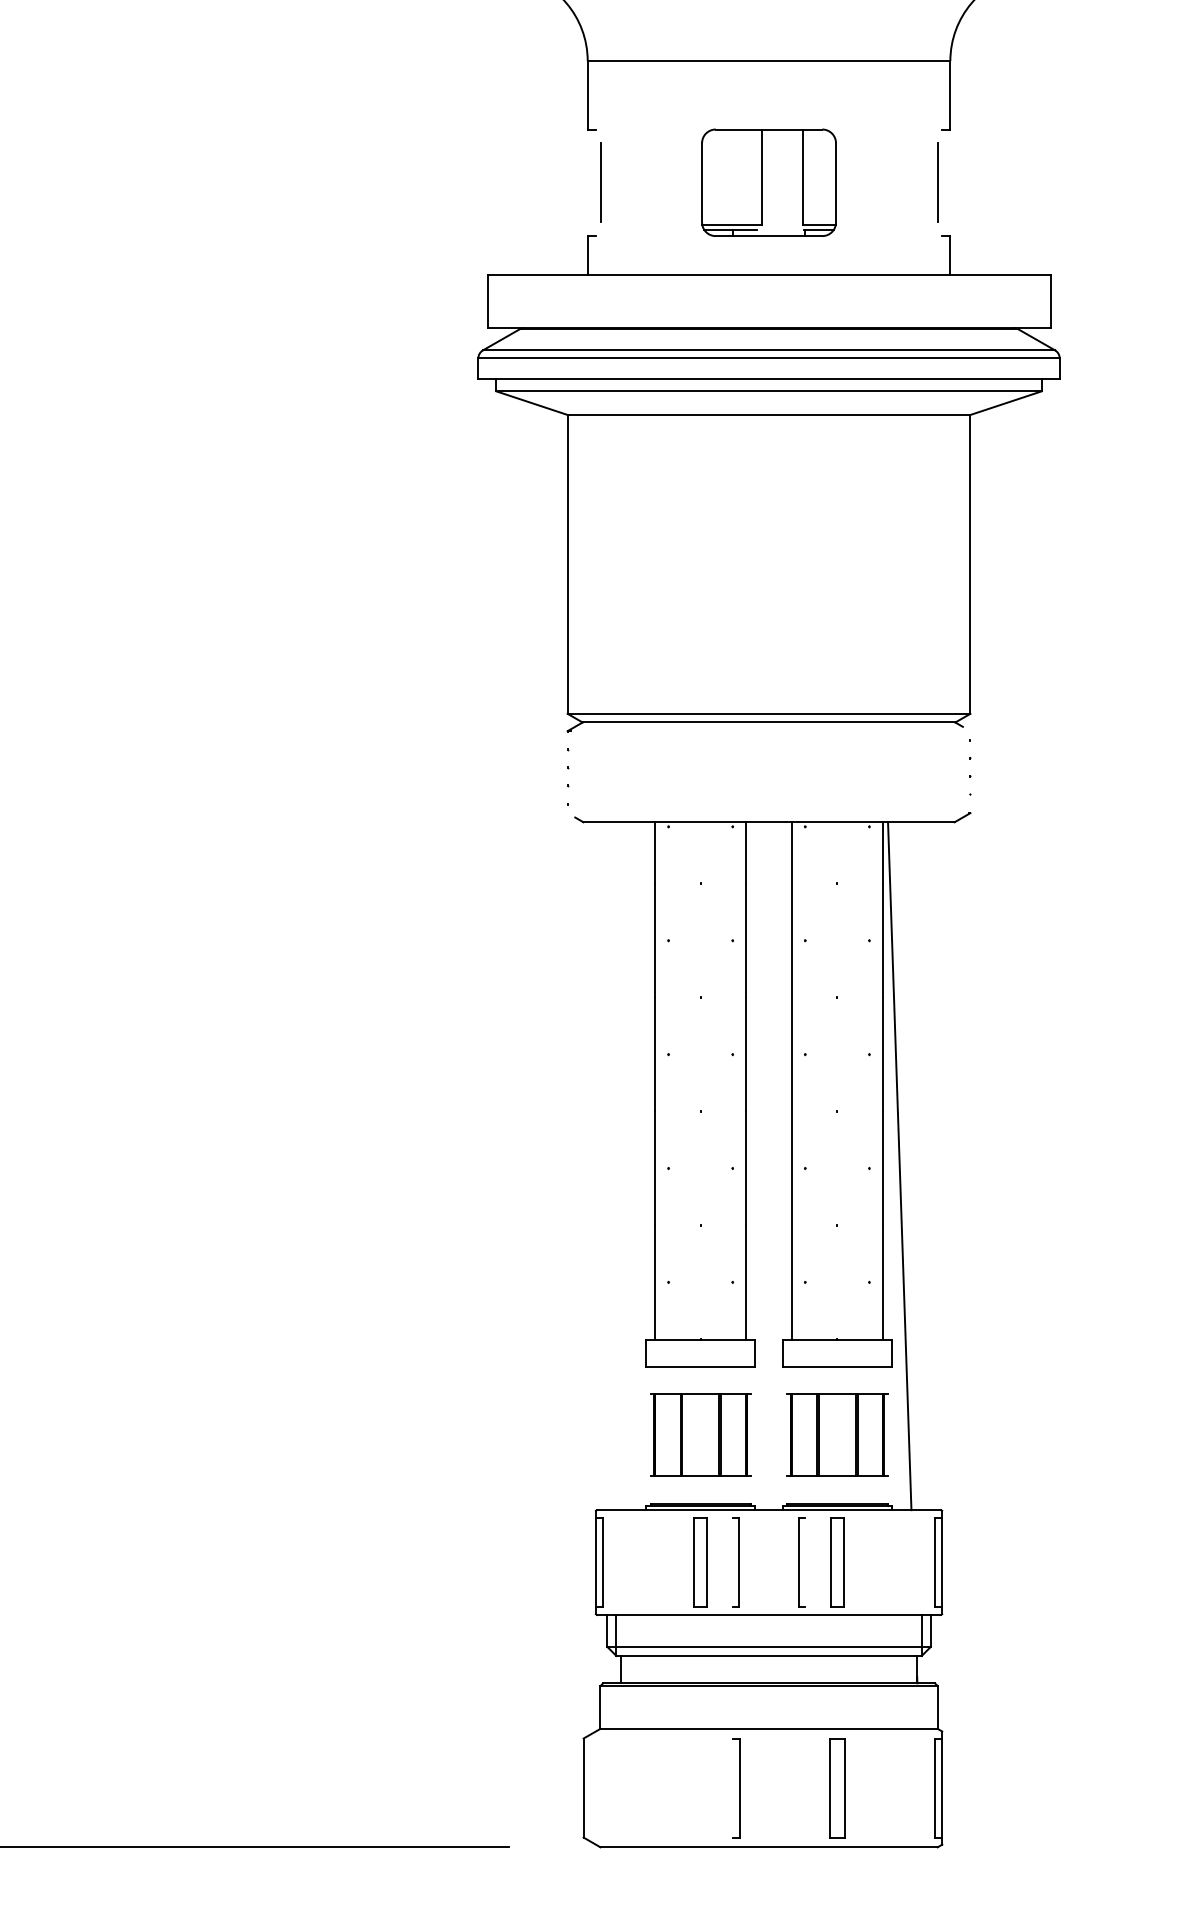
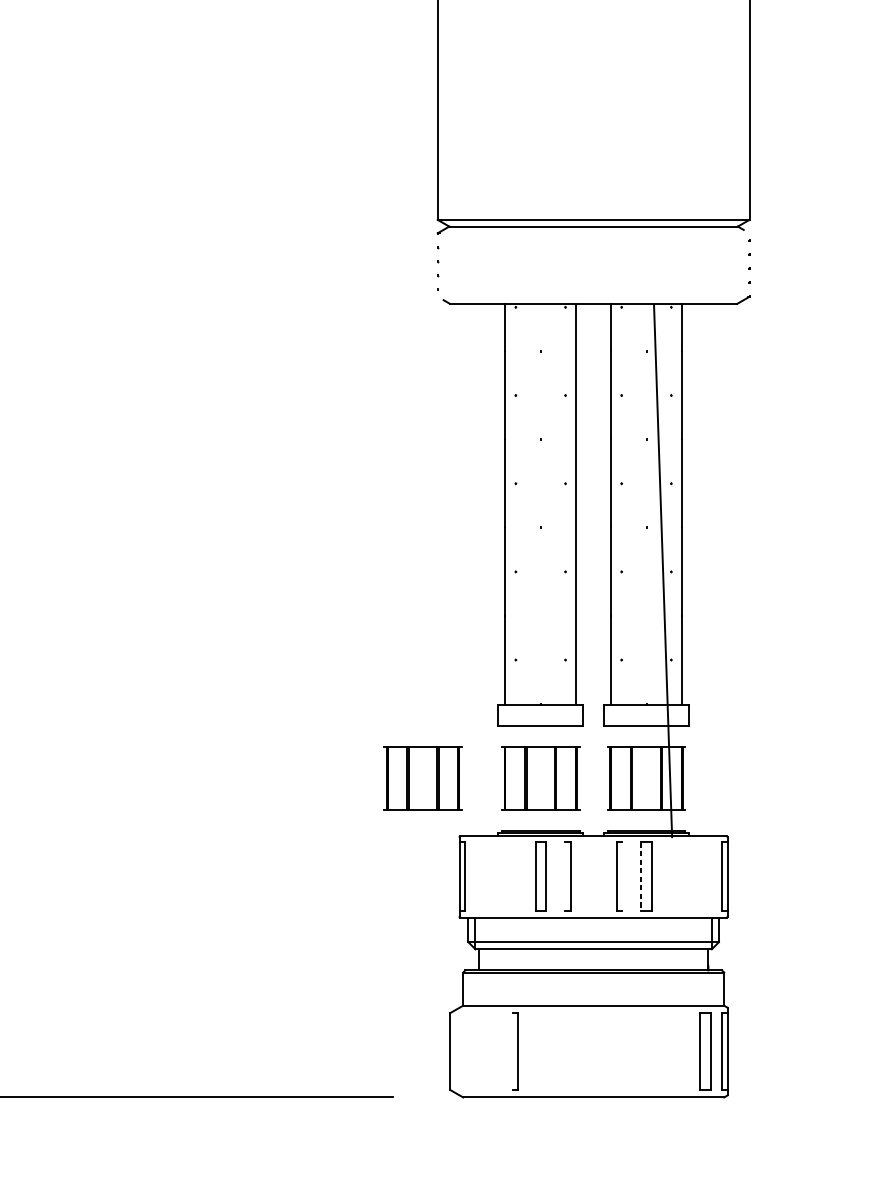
line: (899, 1166) -> (662, 571), moved
part: (548, 1434) -> (422, 777), added
line: (830, 1562) -> (641, 876), solid -> dashed
part: (736, 1788) -> (515, 1051), moved
part: (837, 1788) -> (705, 1051), moved

